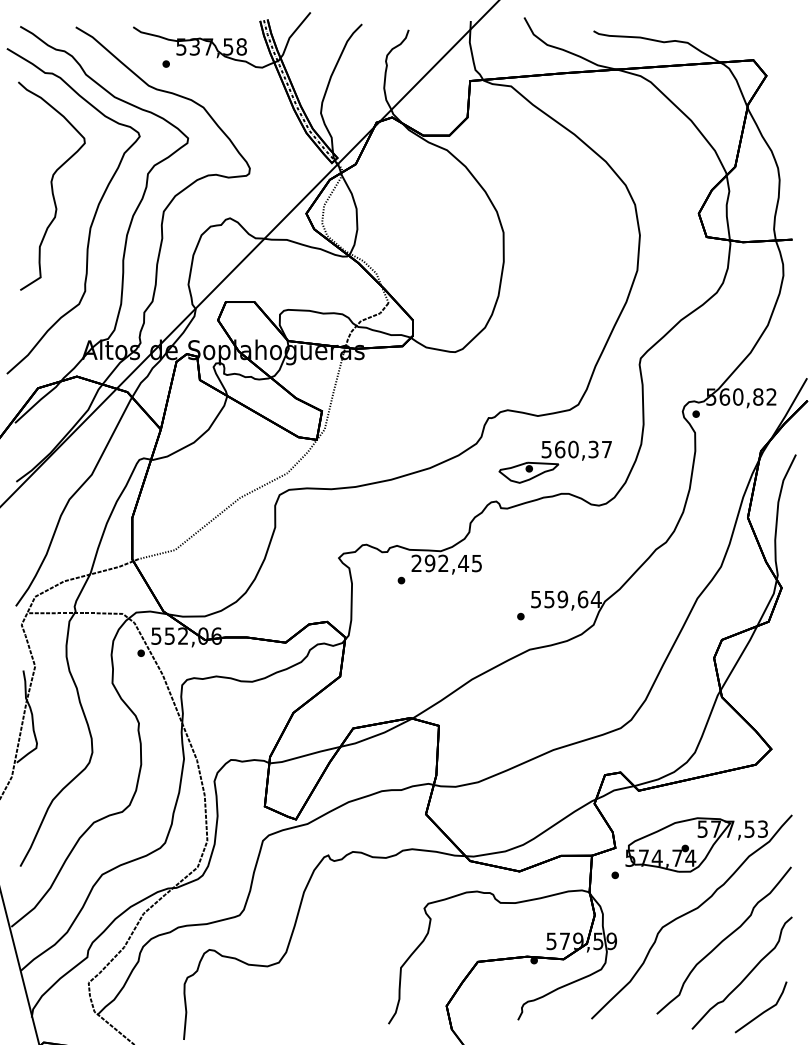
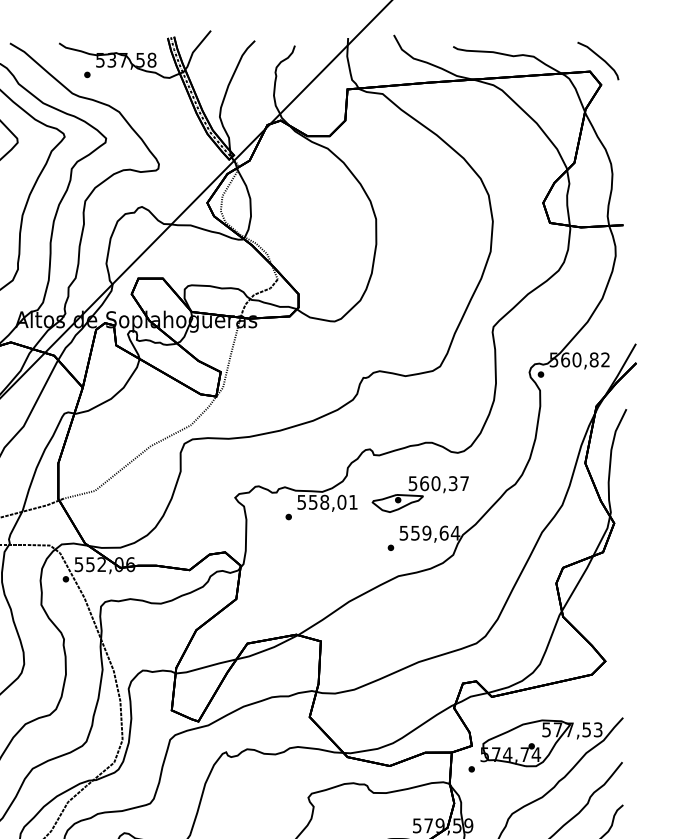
curve: (764, 44) -> (599, 58), added
part: (554, 461) -> (419, 493), moved
text: (446, 563) -> (327, 502), 292,45 -> 558,01

